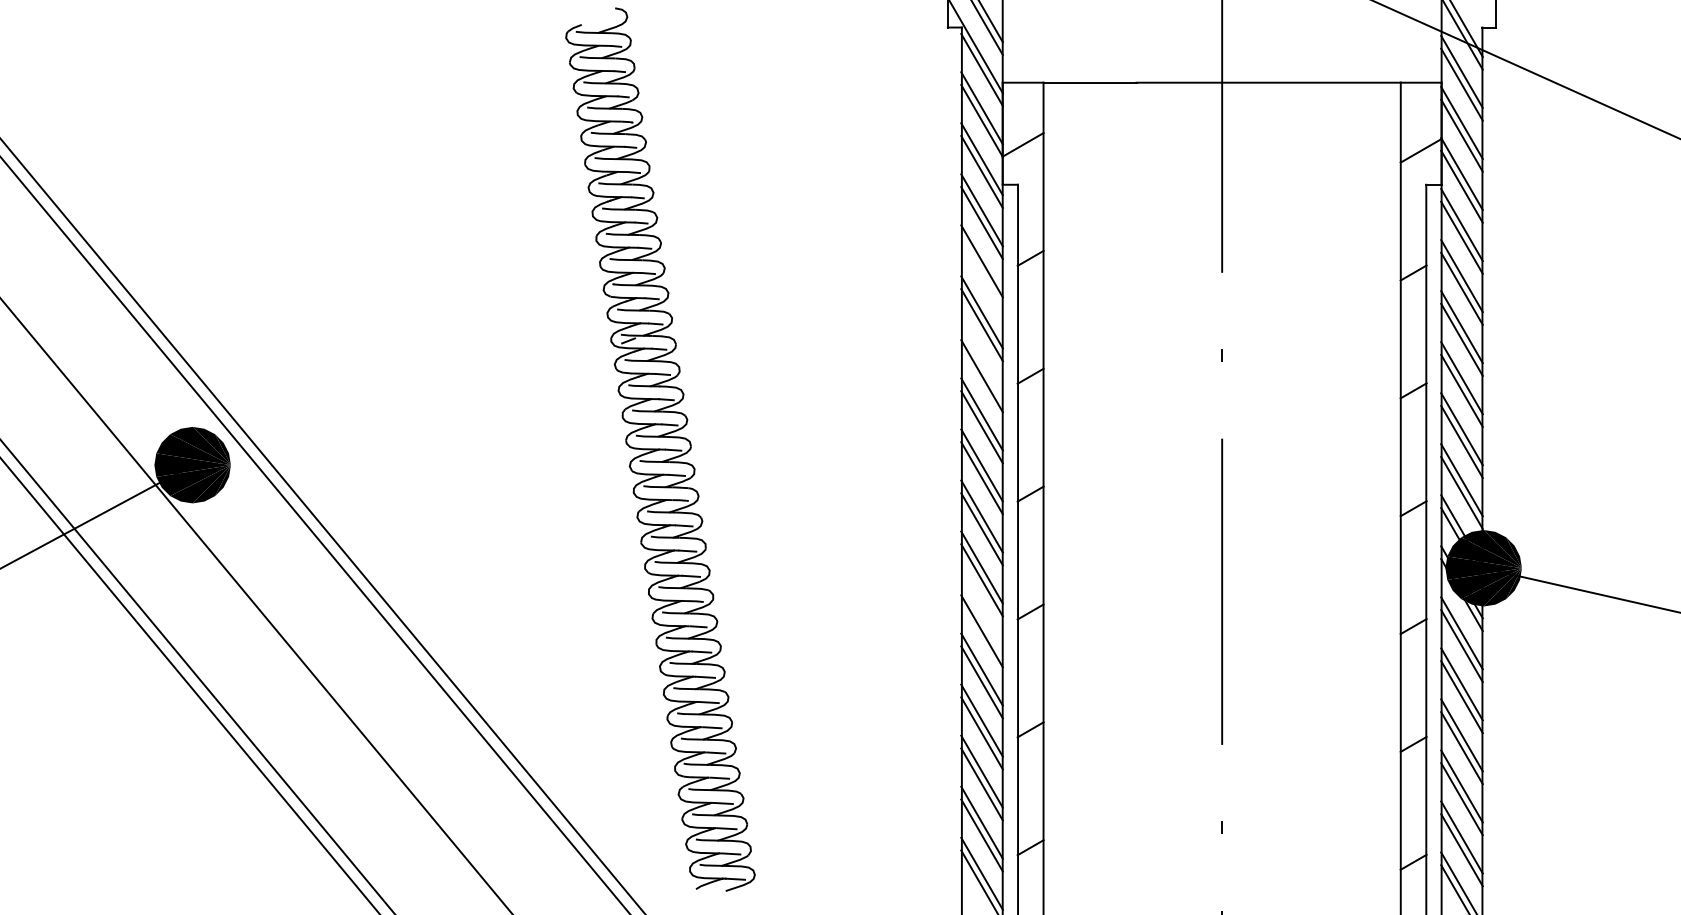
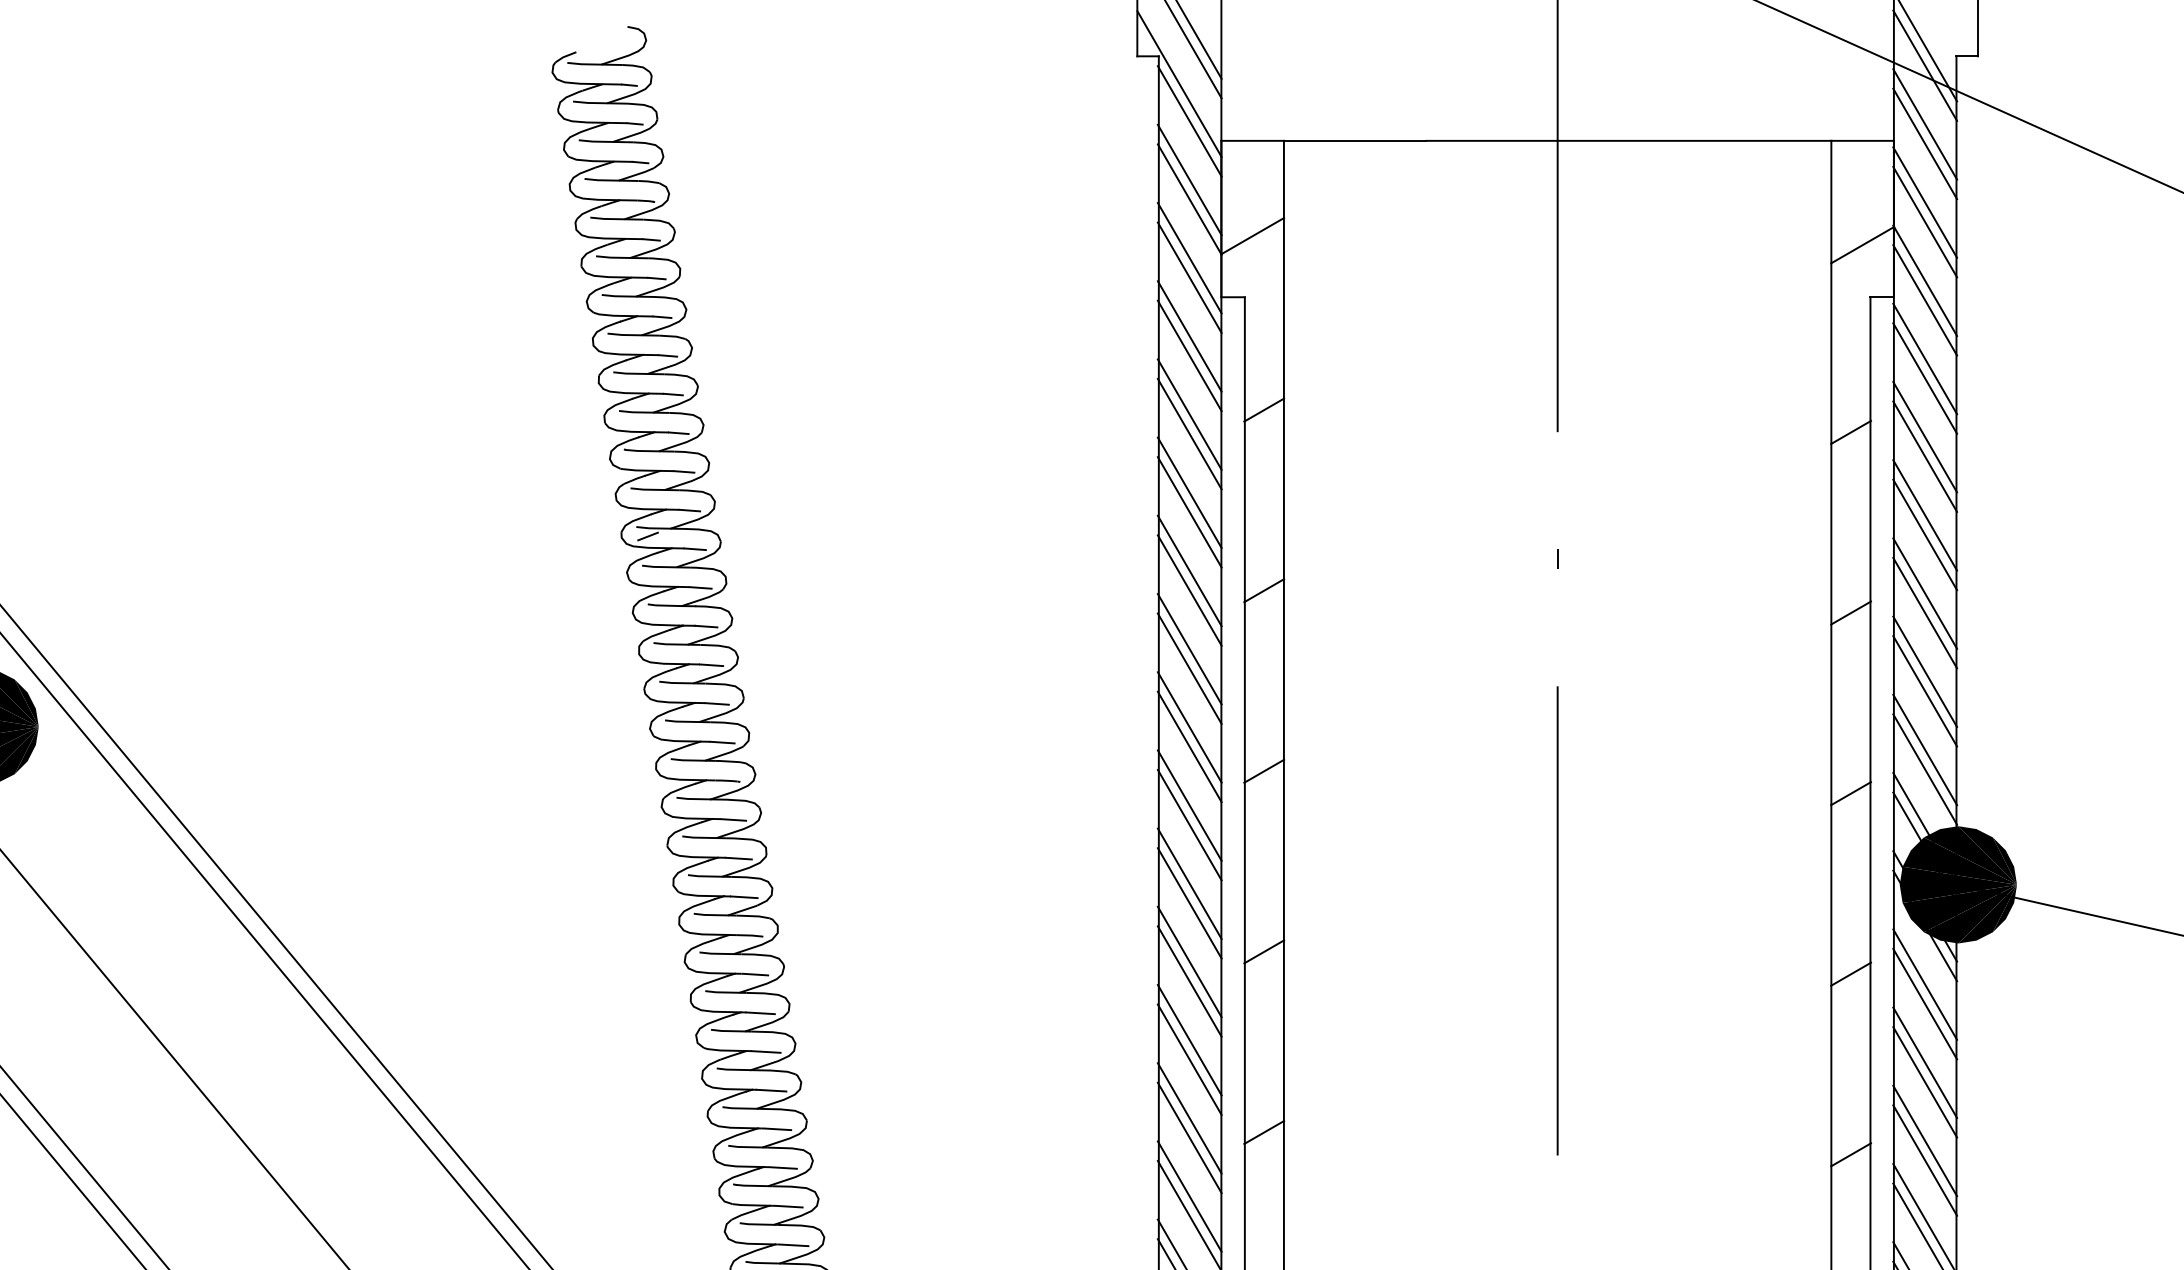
line: (981, 274) -> (1188, 434), added
line: (981, 363) -> (1188, 571), added
line: (981, 618) -> (1188, 961), added

